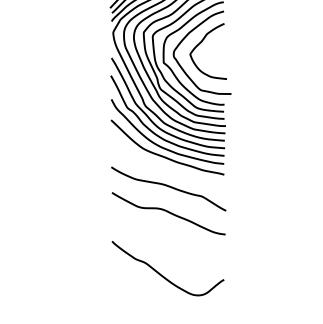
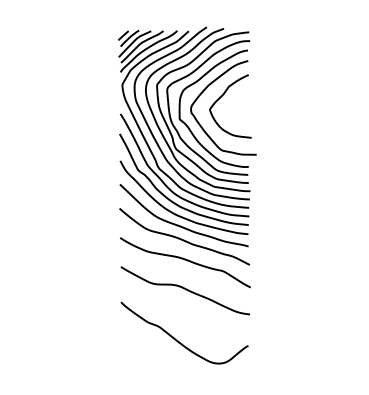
curve: (167, 168) -> (184, 239), added
curve: (162, 275) -> (178, 340), moved

